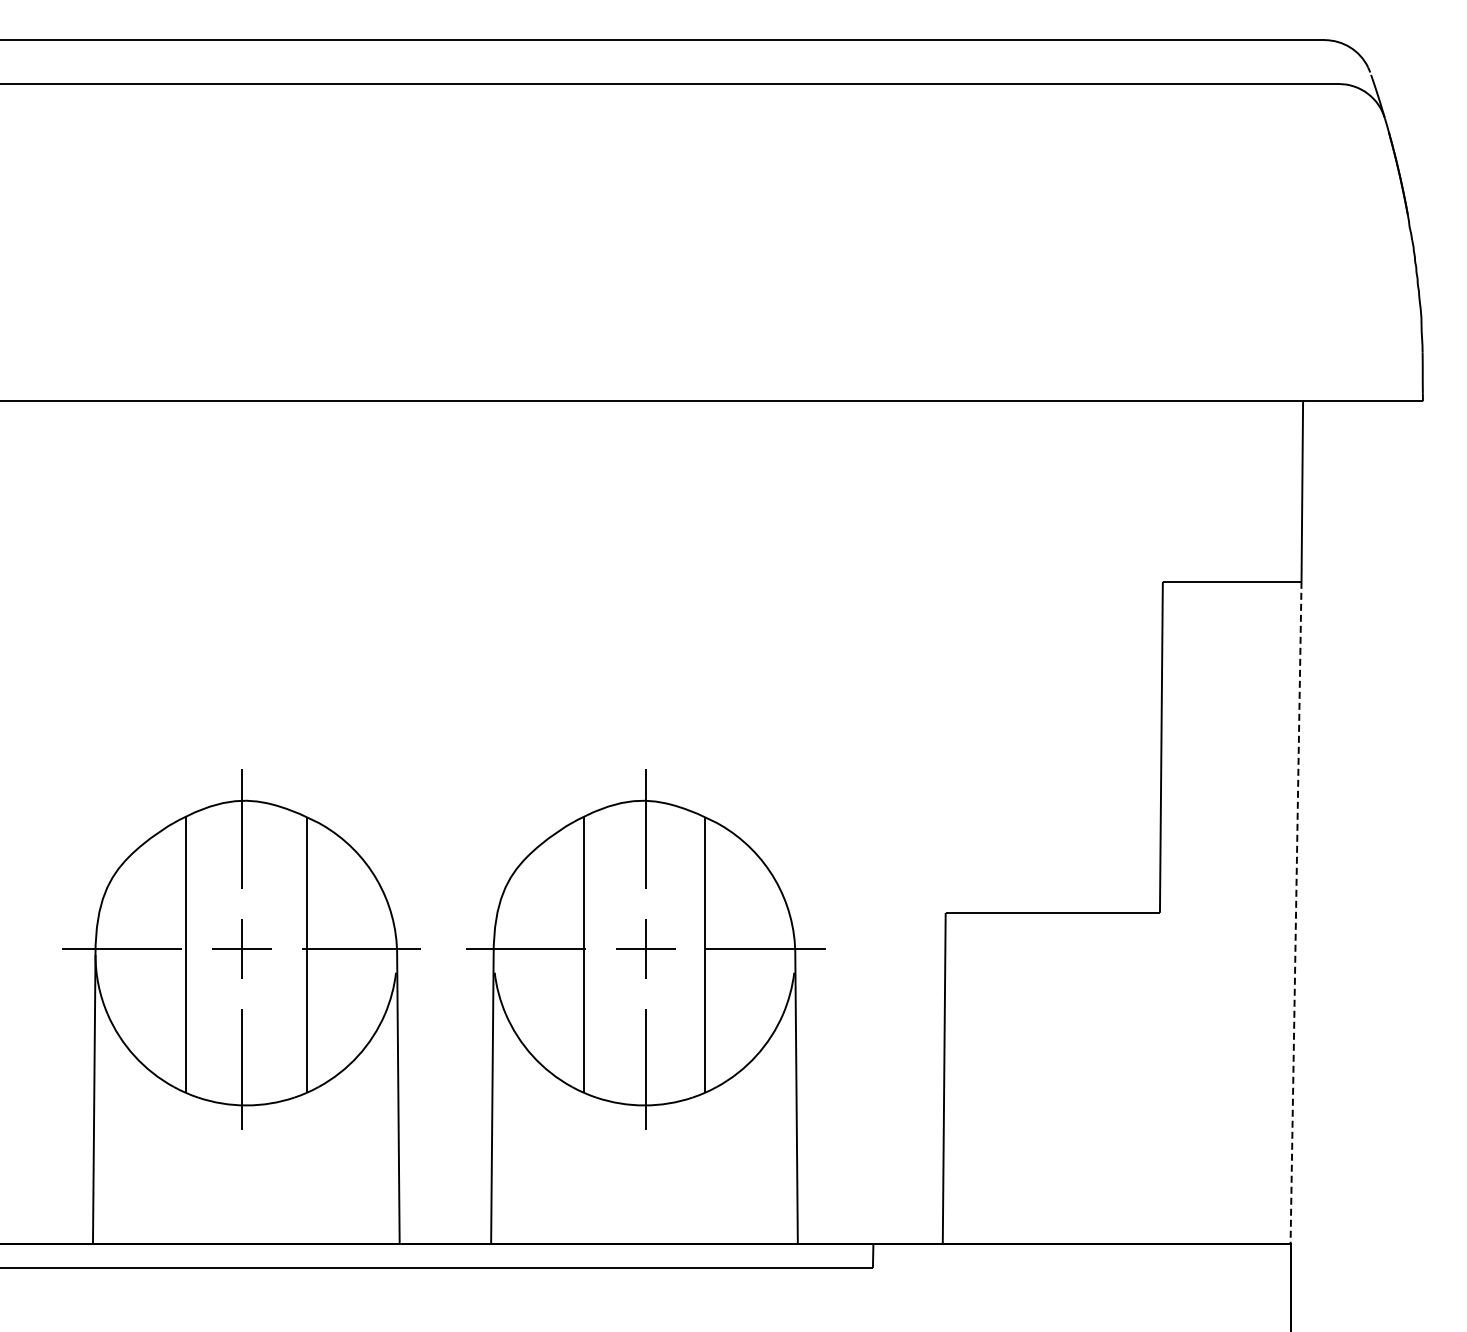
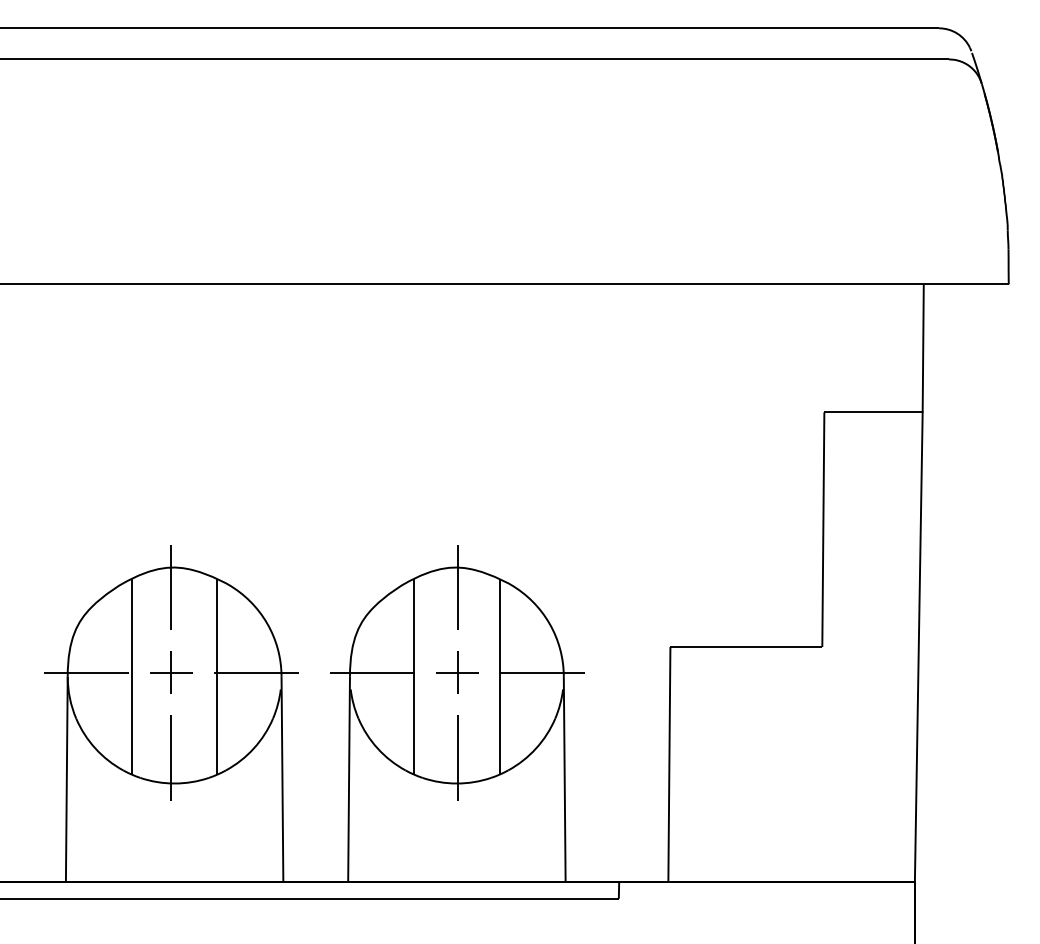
line: (1296, 913) -> (919, 647), dashed -> solid

